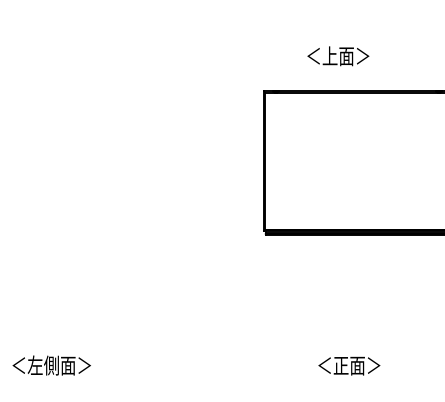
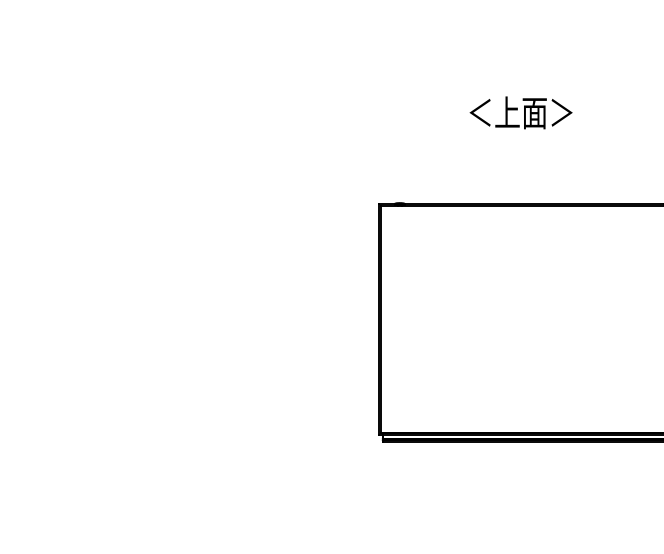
text: (338, 56) -> (521, 113), moved

